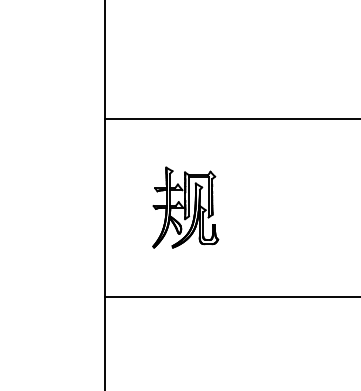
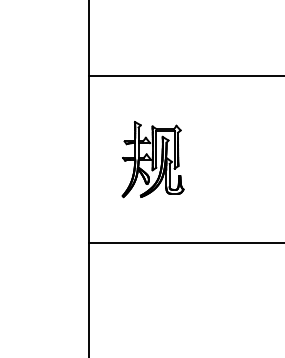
part: (185, 207) -> (152, 159), moved

